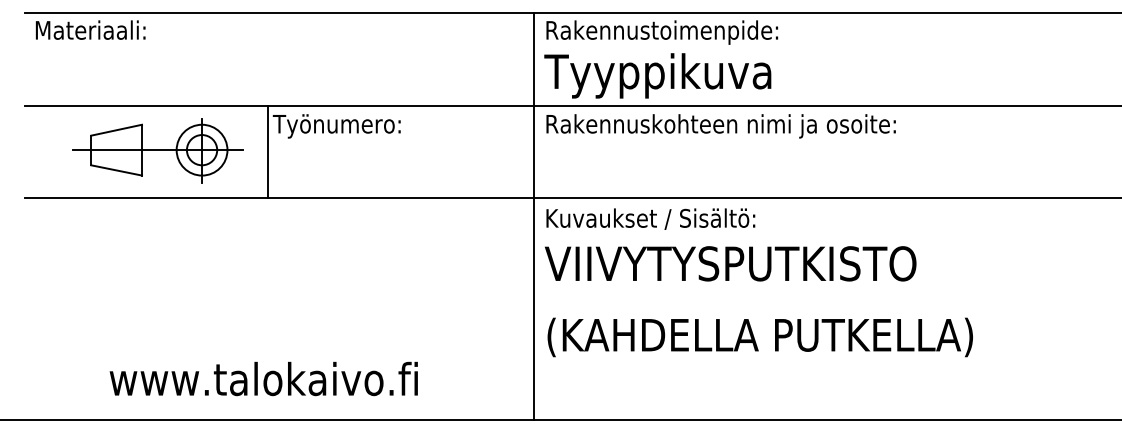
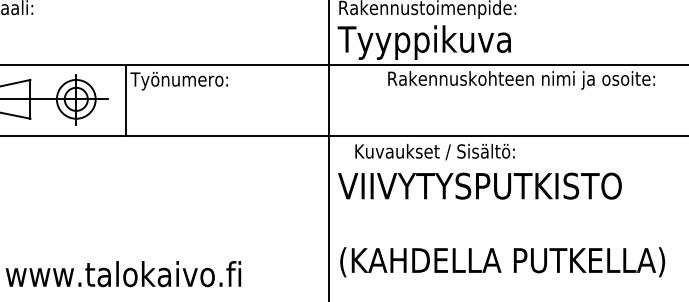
text: (720, 126) -> (521, 80), moved
text: (650, 218) -> (434, 151), moved
text: (759, 337) -> (502, 262), moved

